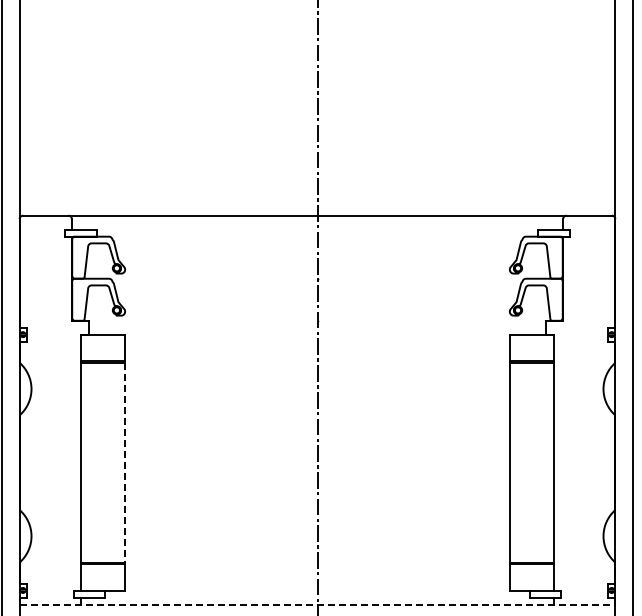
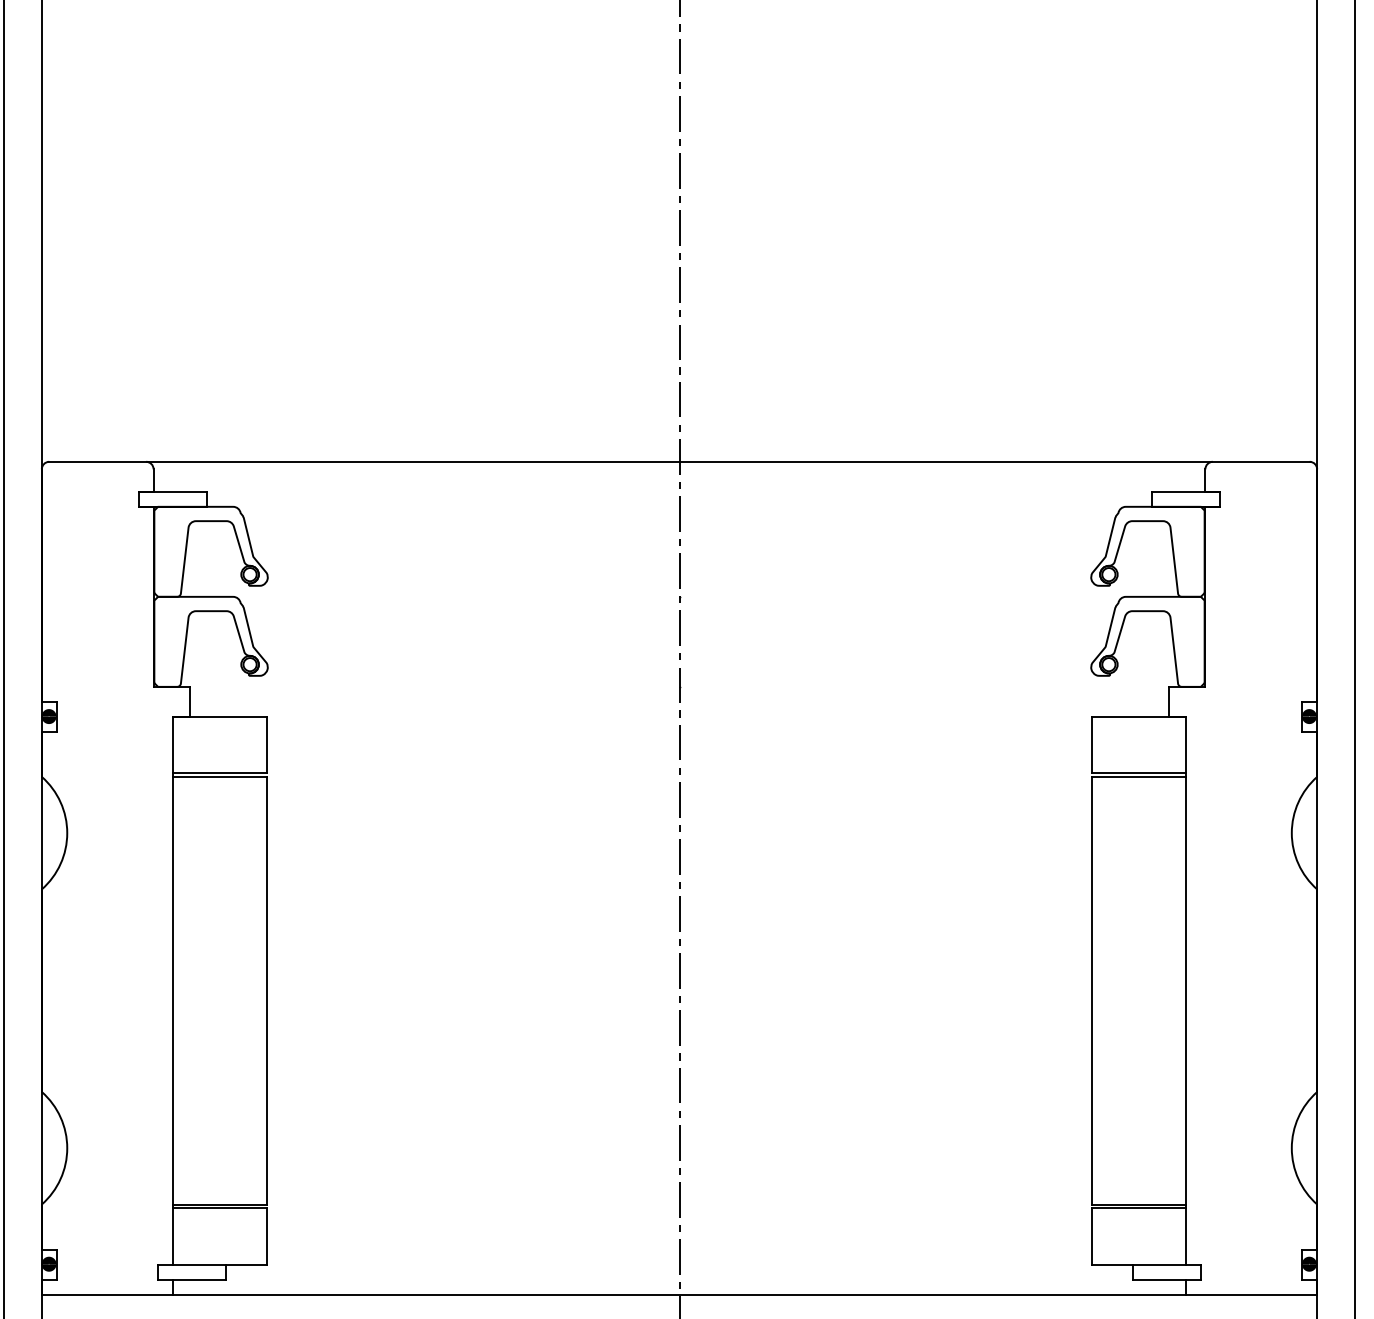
line: (124, 462) -> (266, 990), dashed -> solid
line: (317, 604) -> (679, 1294), dashed -> solid

